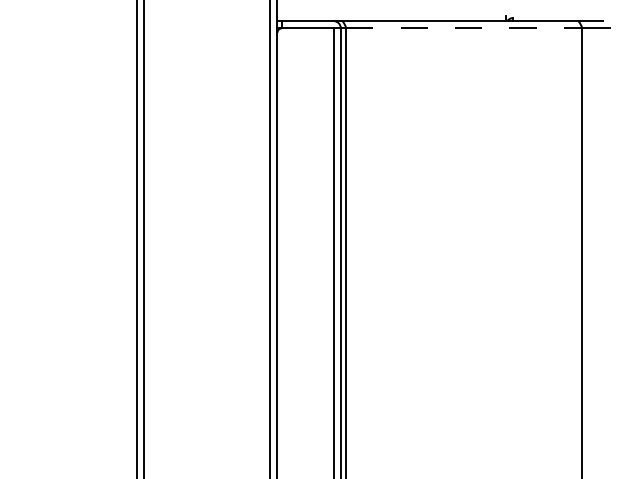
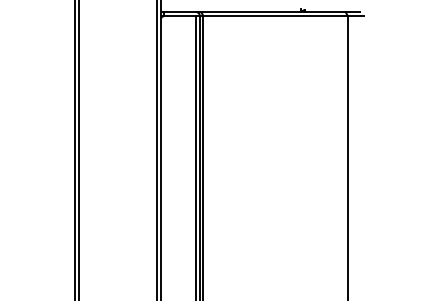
line: (464, 28) -> (275, 16), dashed -> solid

